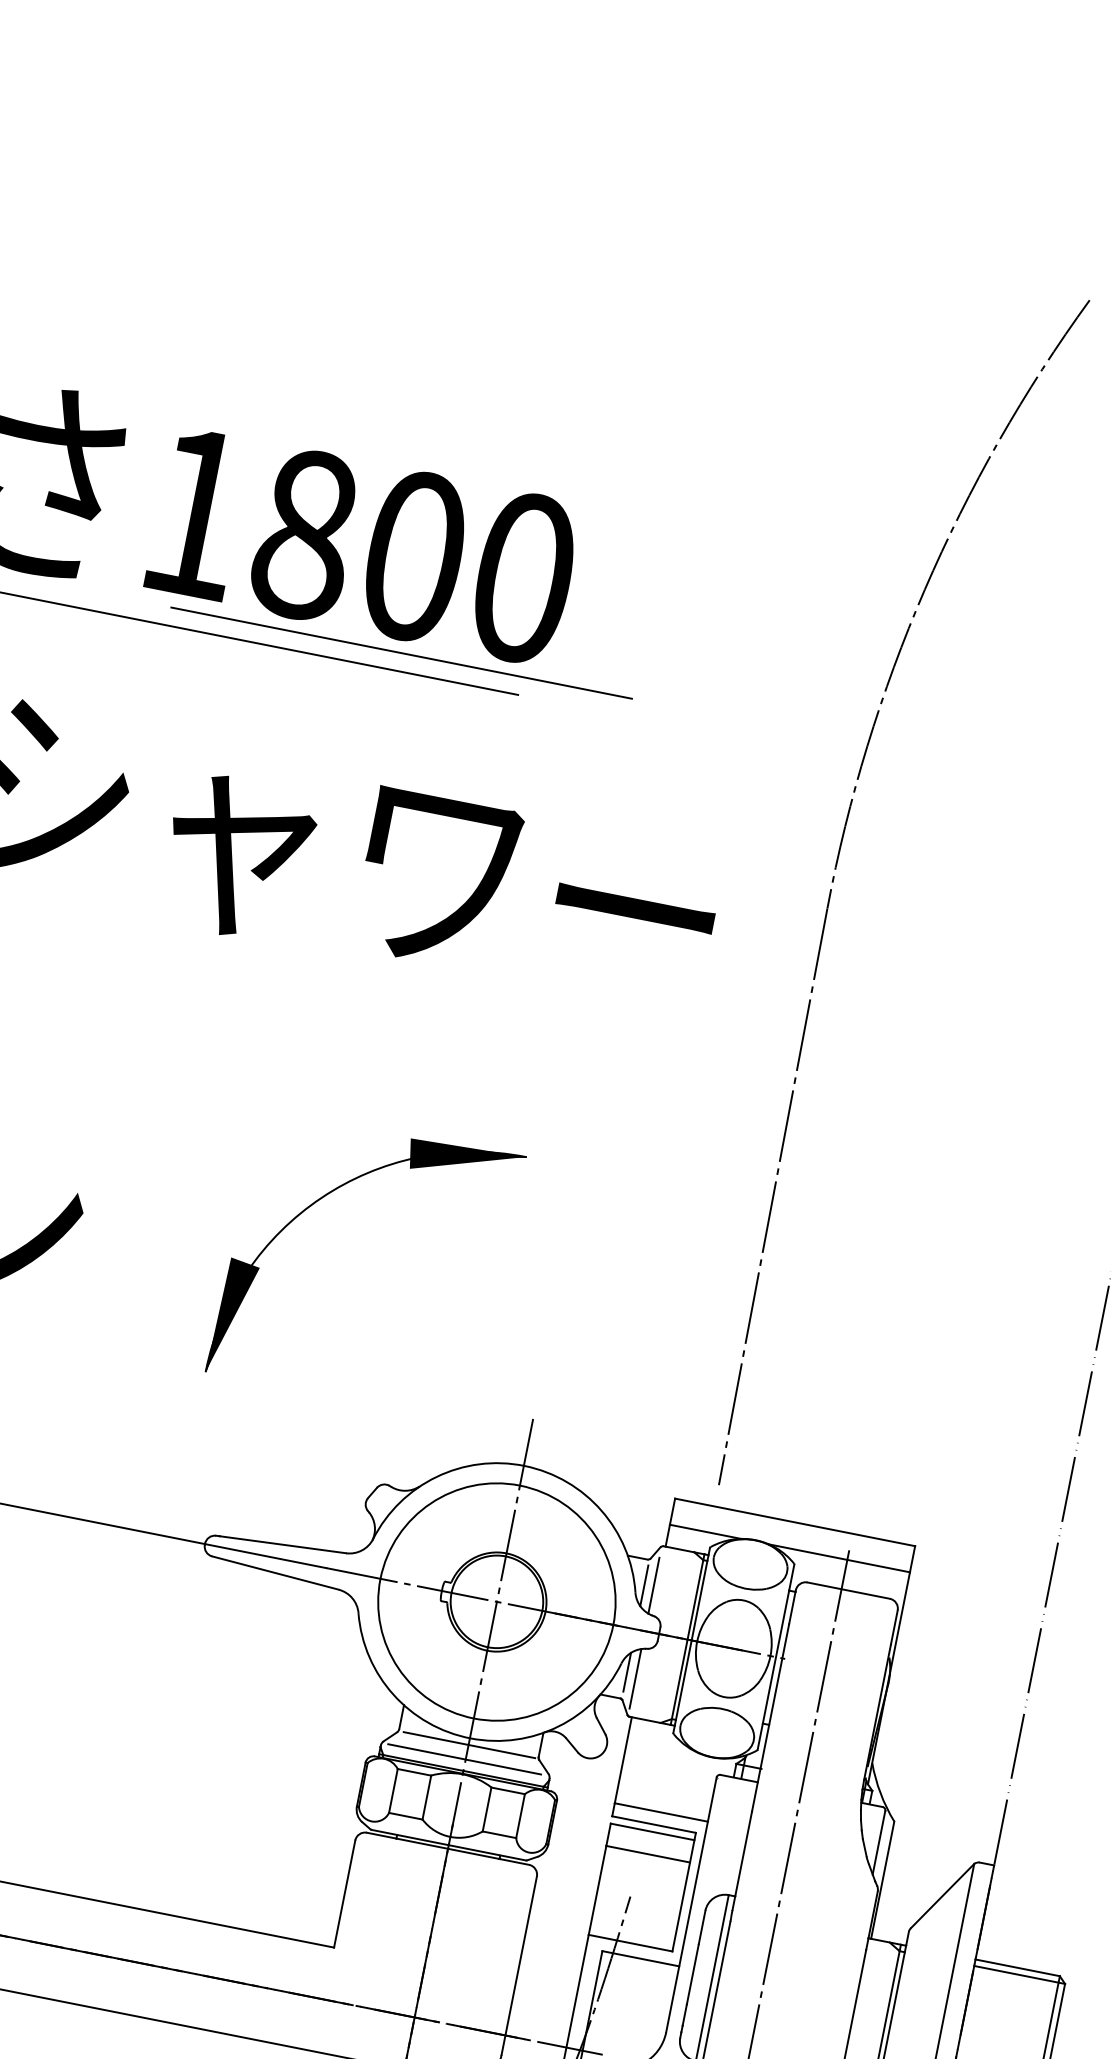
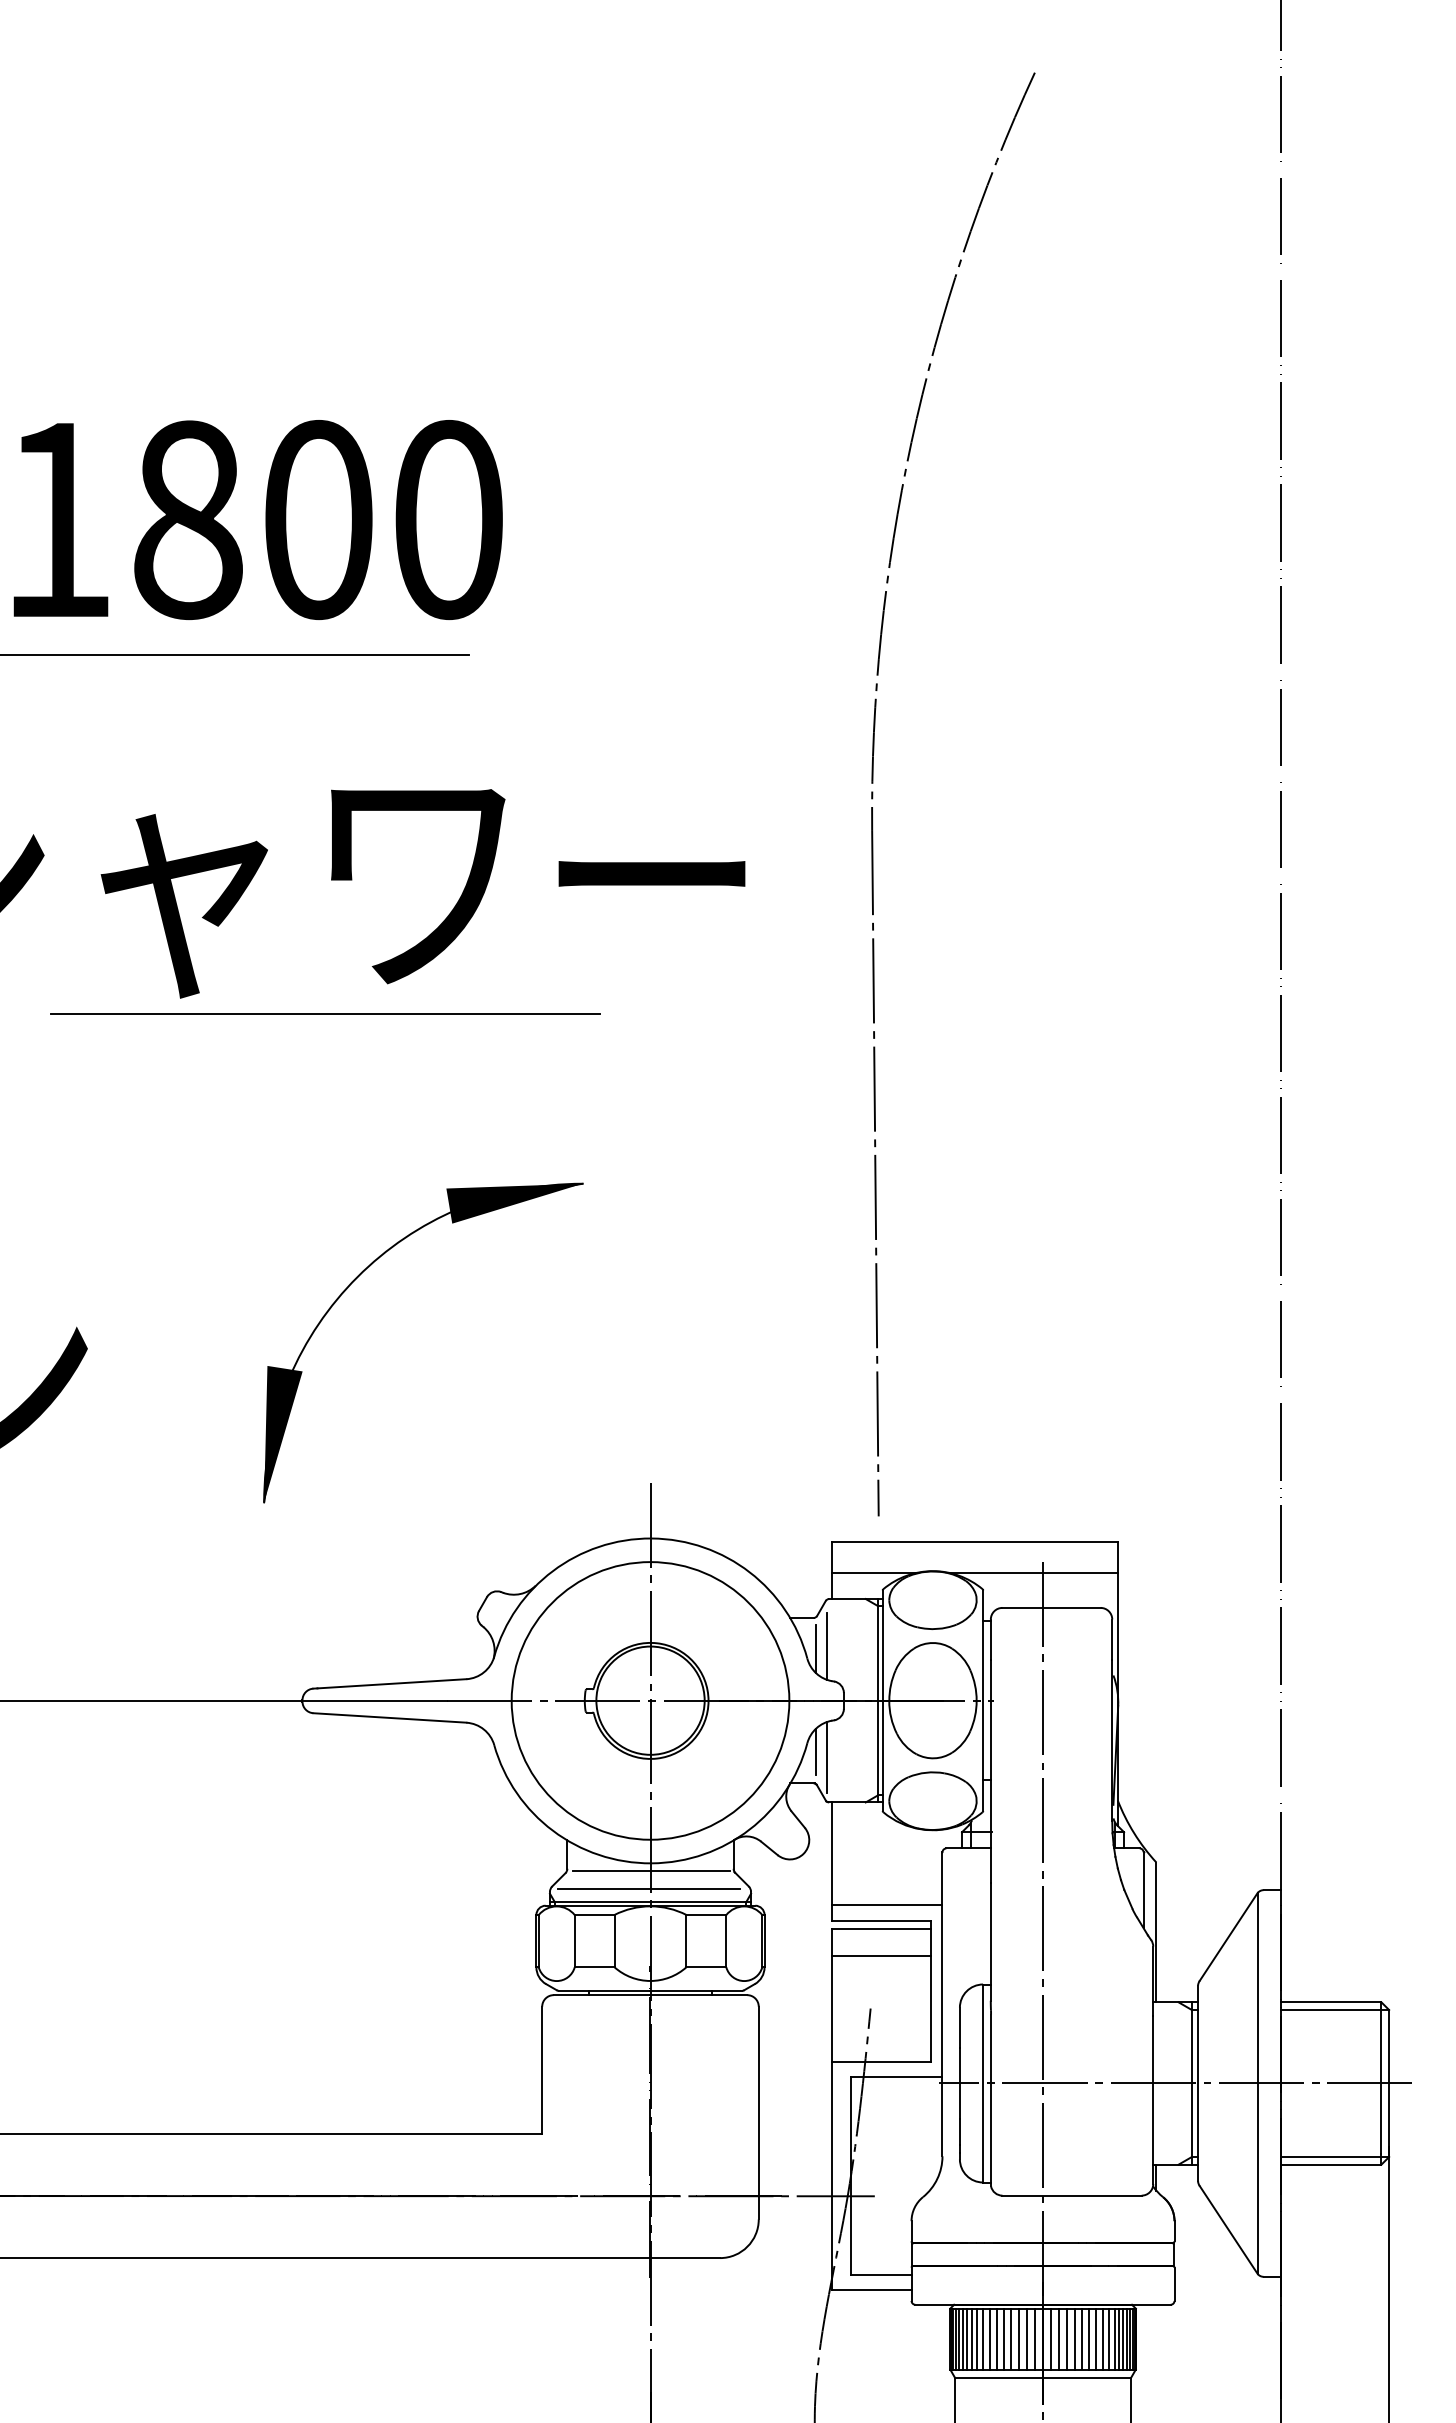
line: (401, 652) -> (325, 1013), moved
line: (873, 2010) -> (1175, 2083), added

